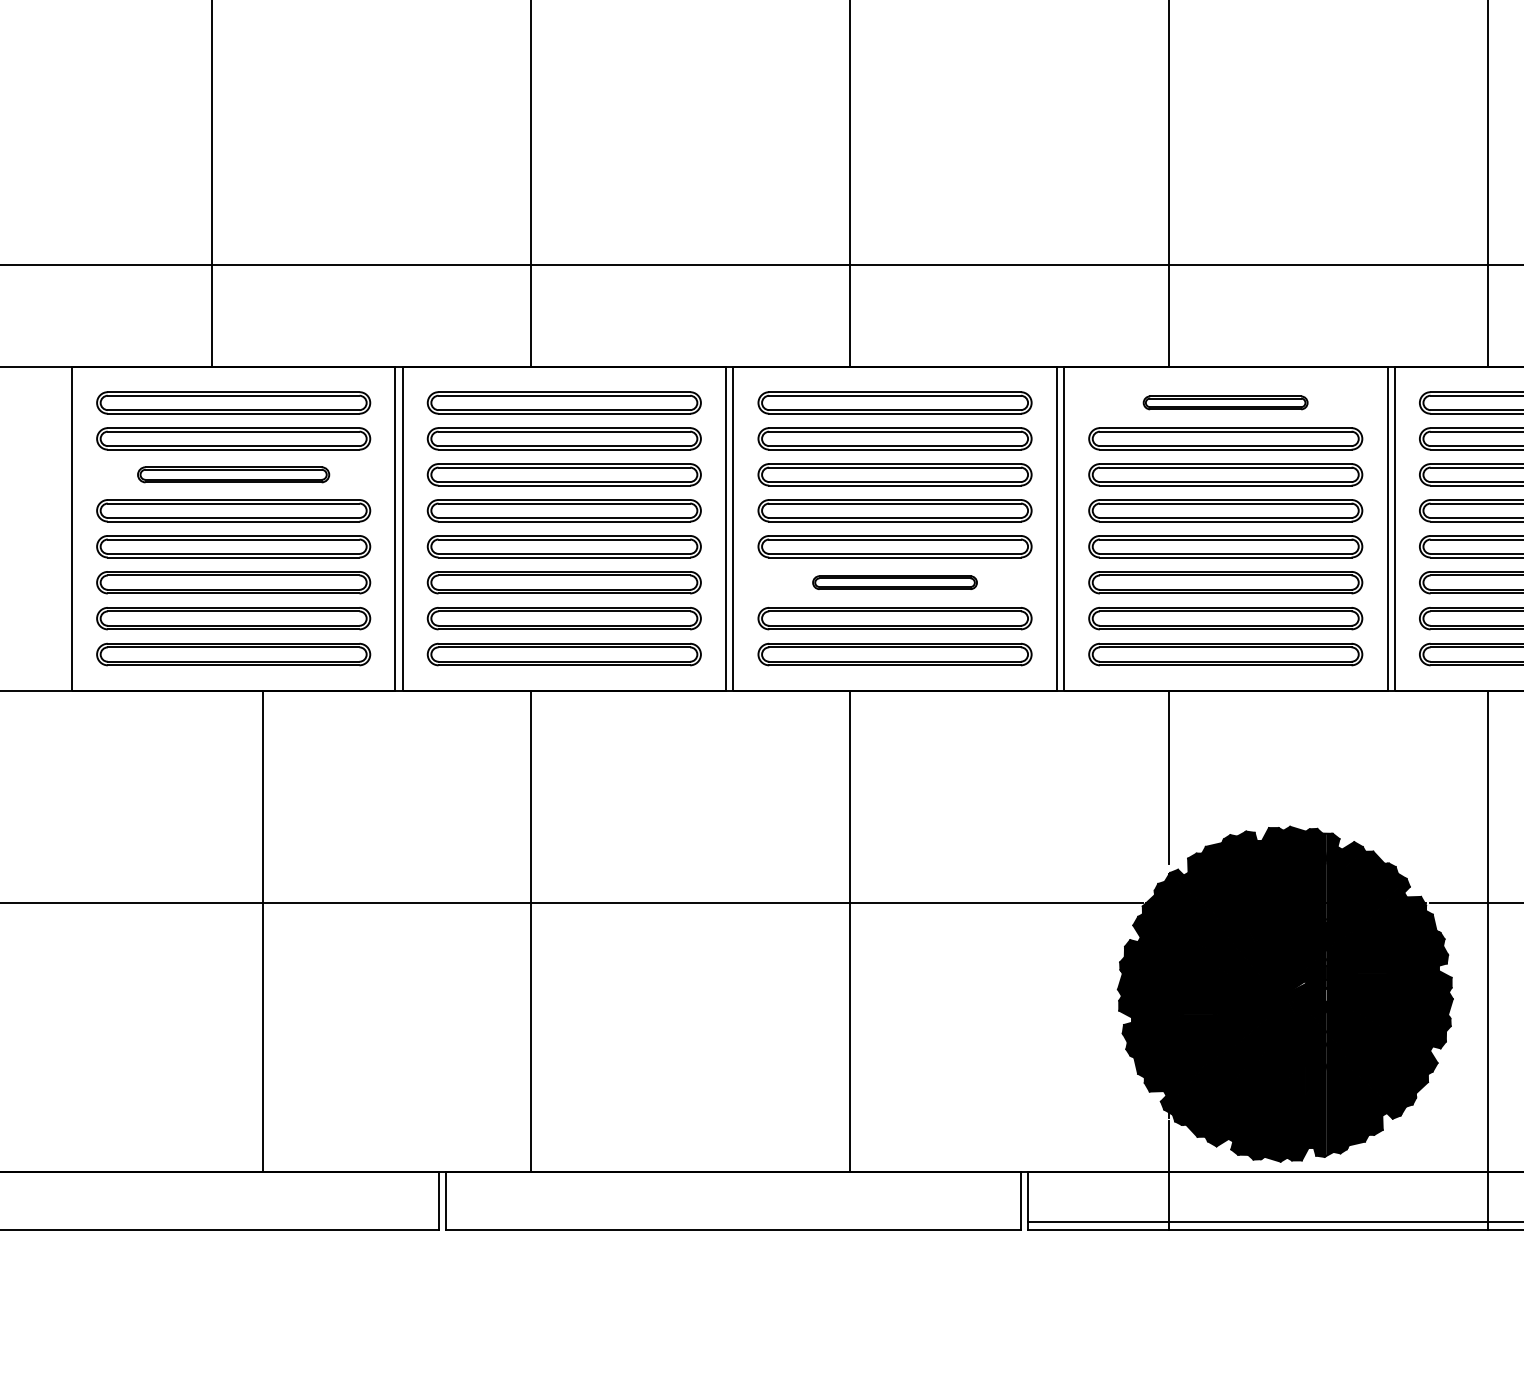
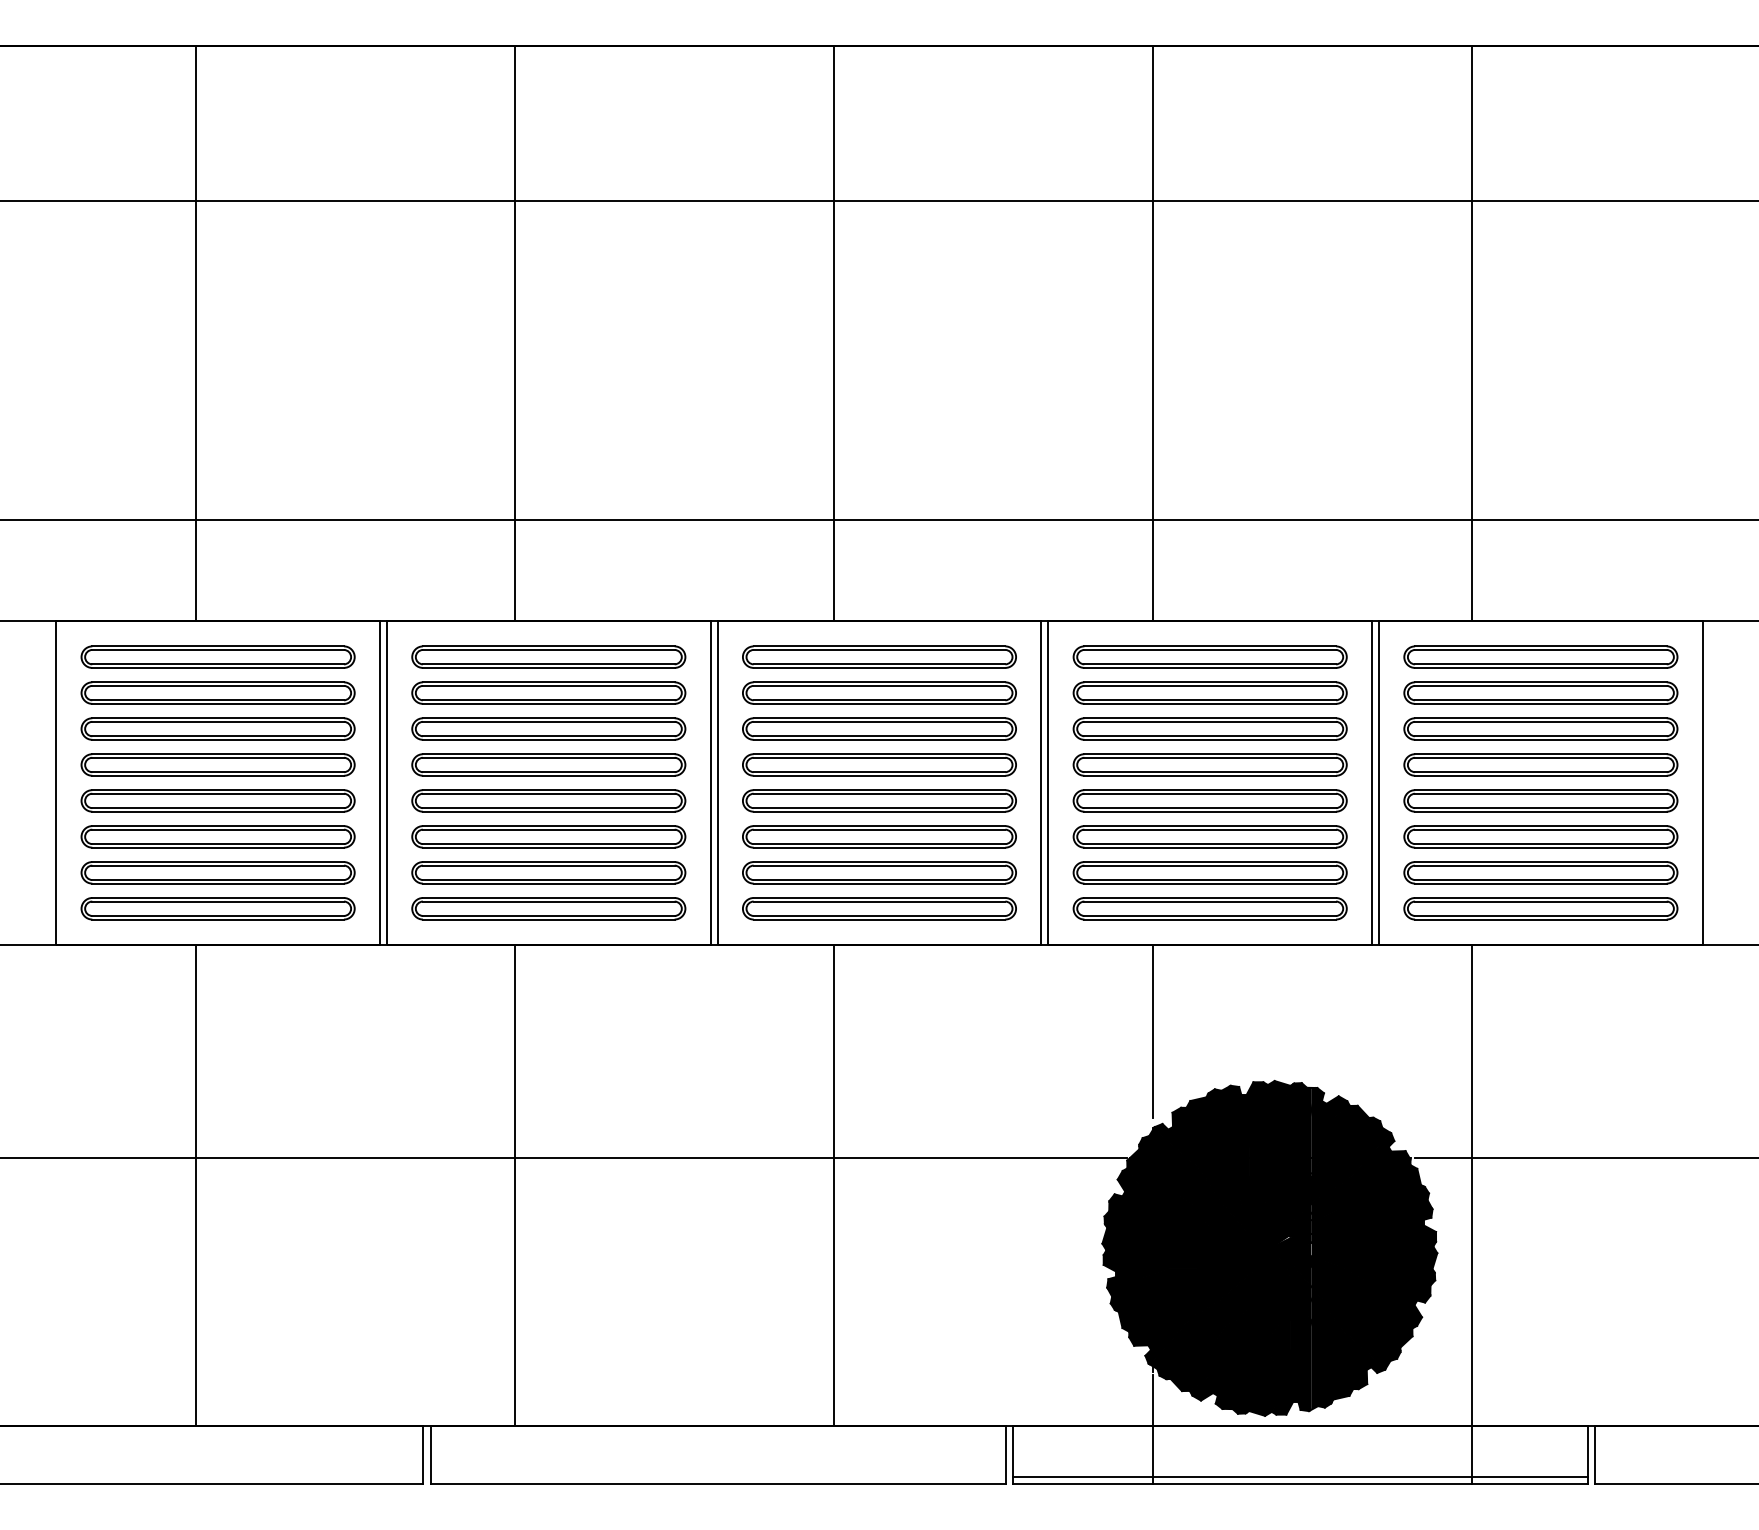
part: (1225, 402) -> (1209, 656), size x1.67
part: (233, 474) -> (217, 728), size x1.43
part: (895, 582) -> (879, 836), size x1.67
line: (263, 931) -> (196, 1185), moved

